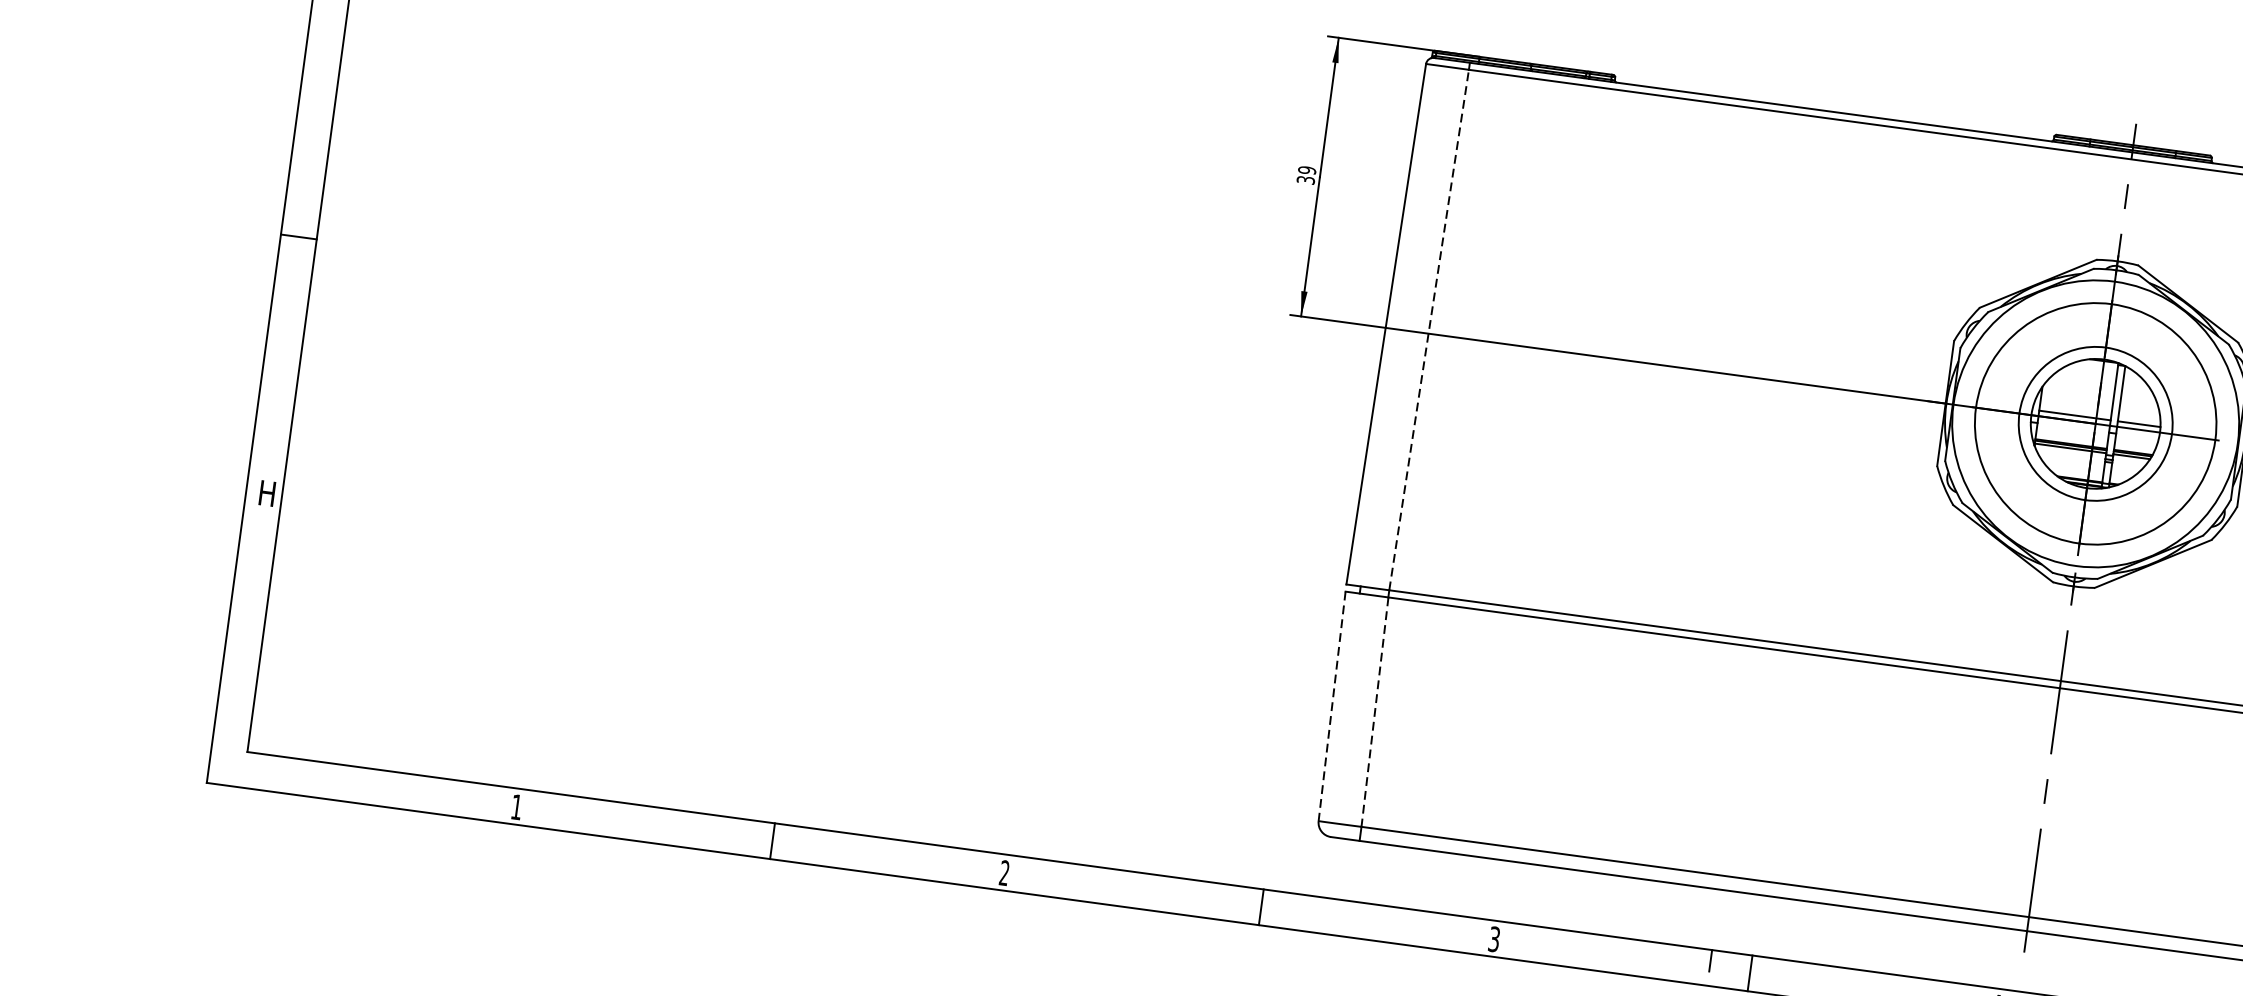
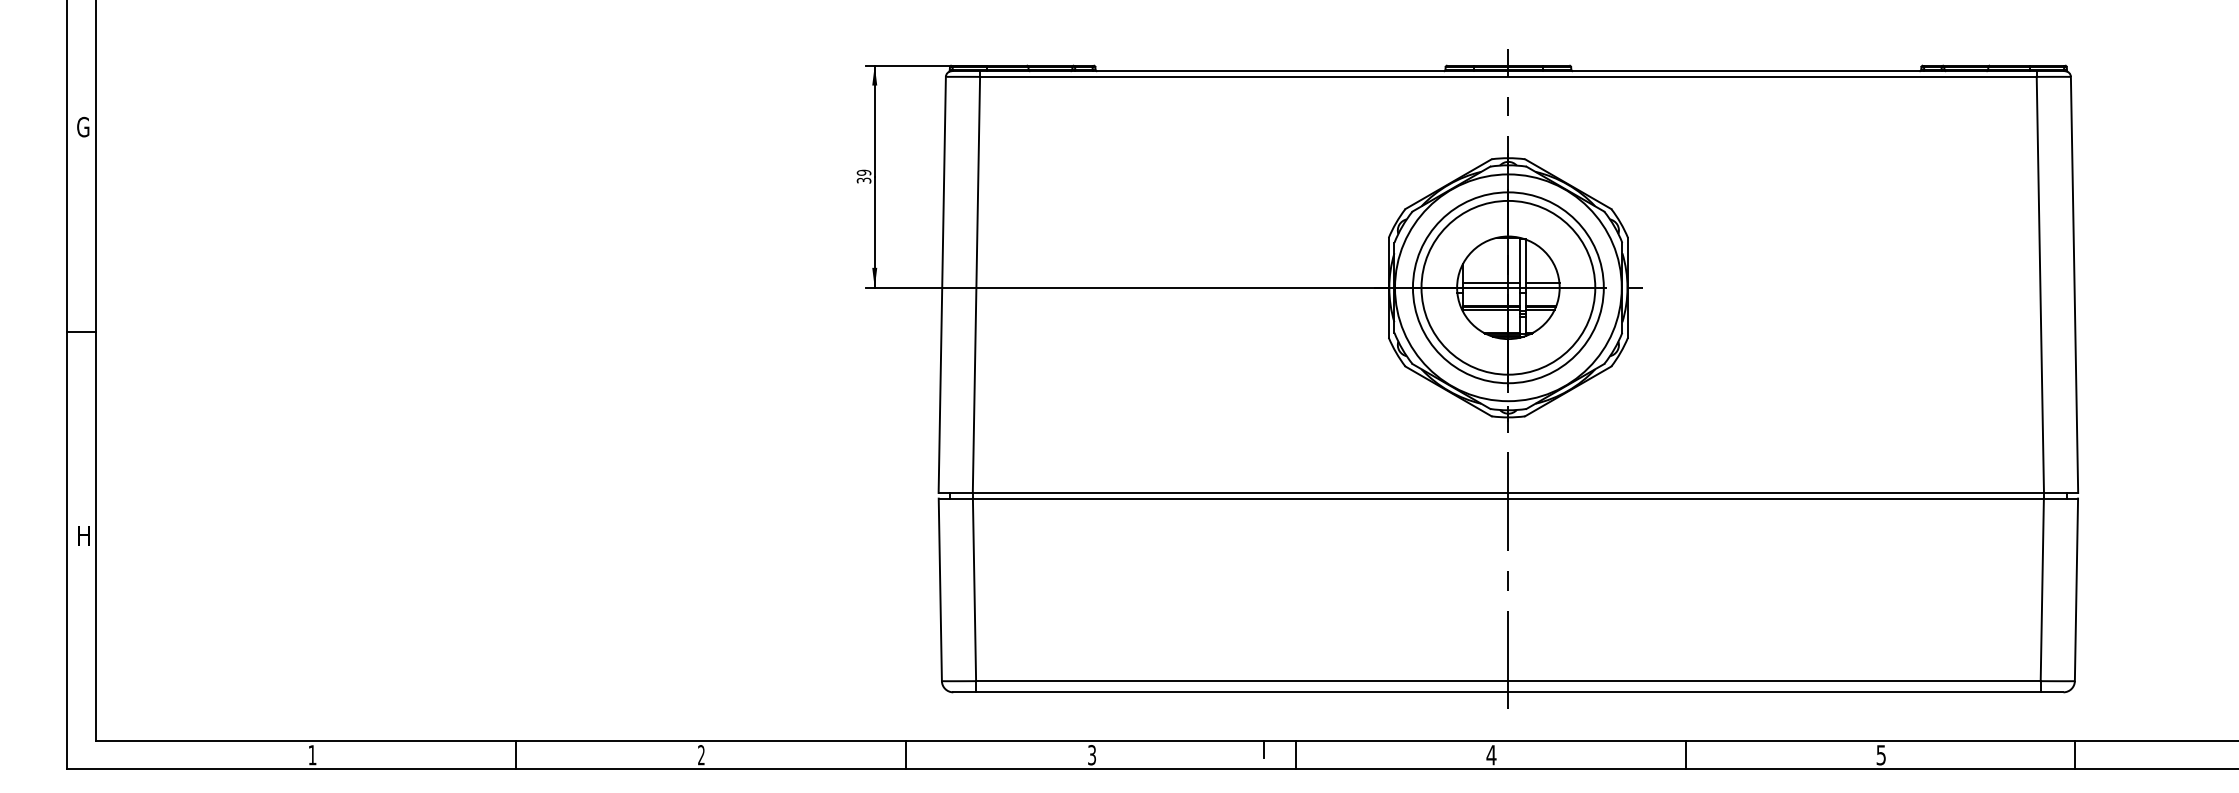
line: (1429, 329) -> (976, 284), dashed -> solid
circle: (2095, 423) -> (1508, 287), size x1.43
line: (1332, 707) -> (940, 590), dashed -> solid
line: (1374, 712) -> (974, 590), dashed -> solid

